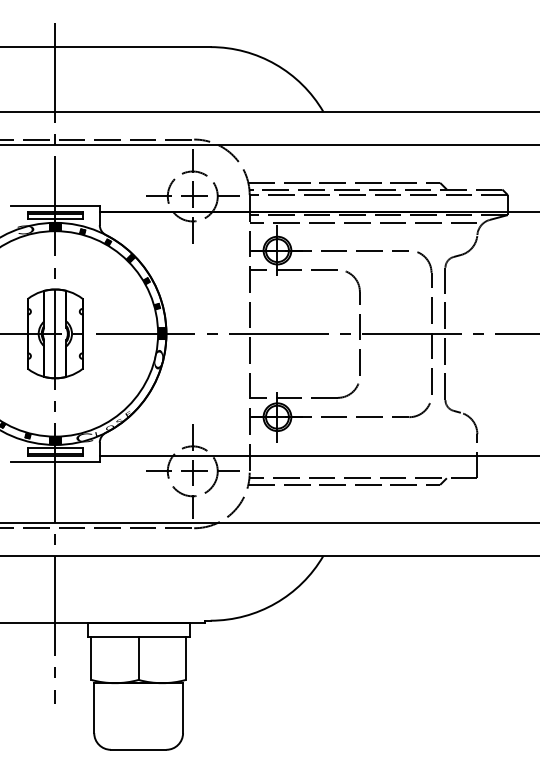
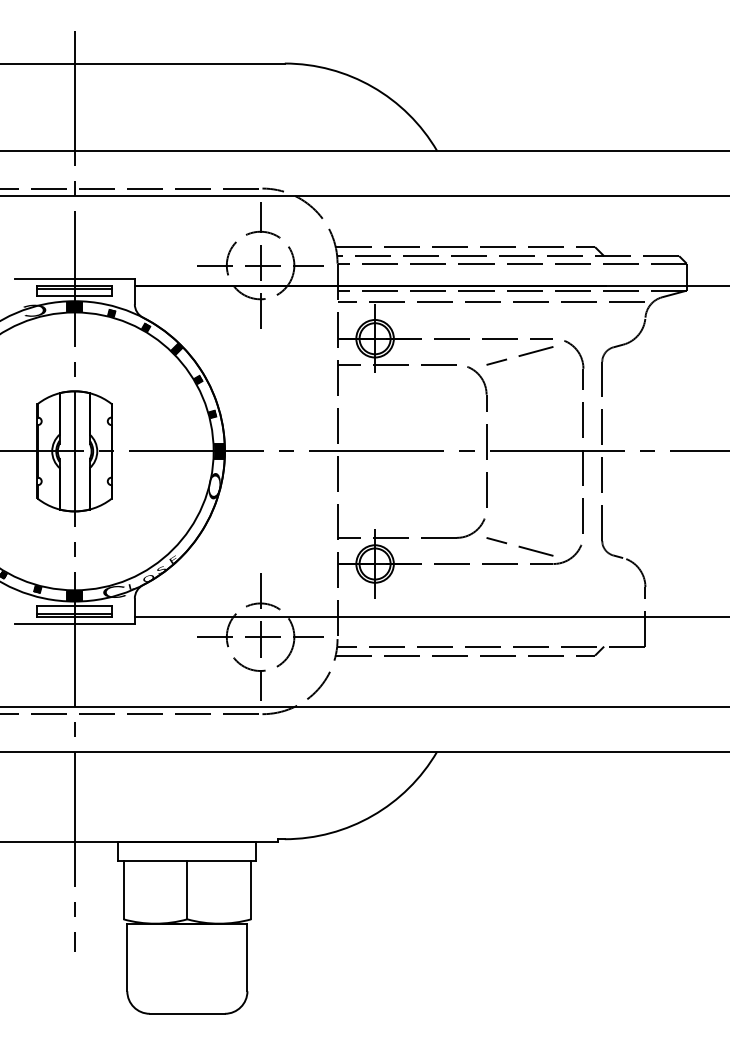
line: (384, 263) -> (519, 356), added
line: (384, 404) -> (519, 546), added

